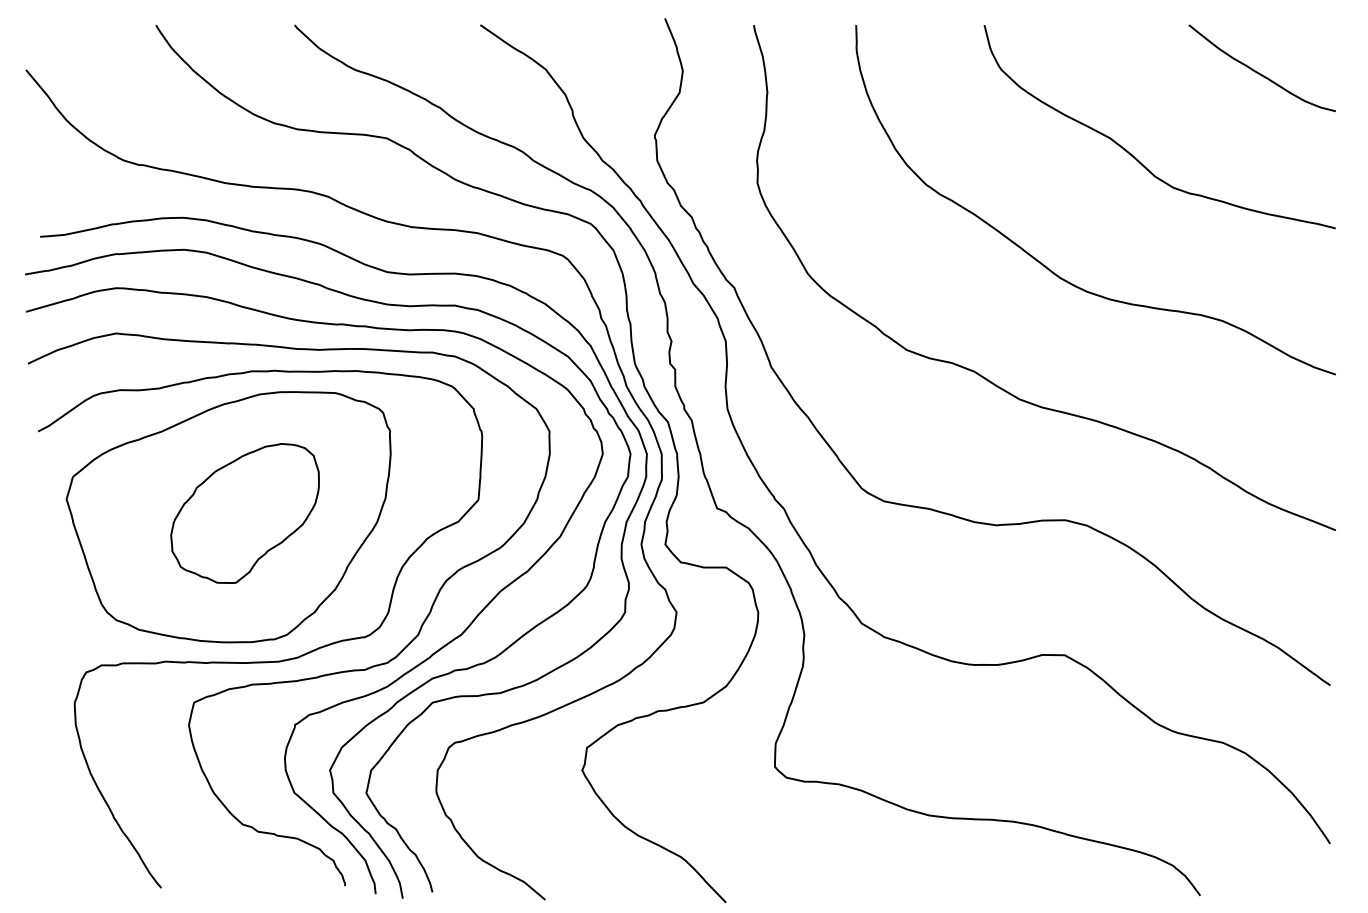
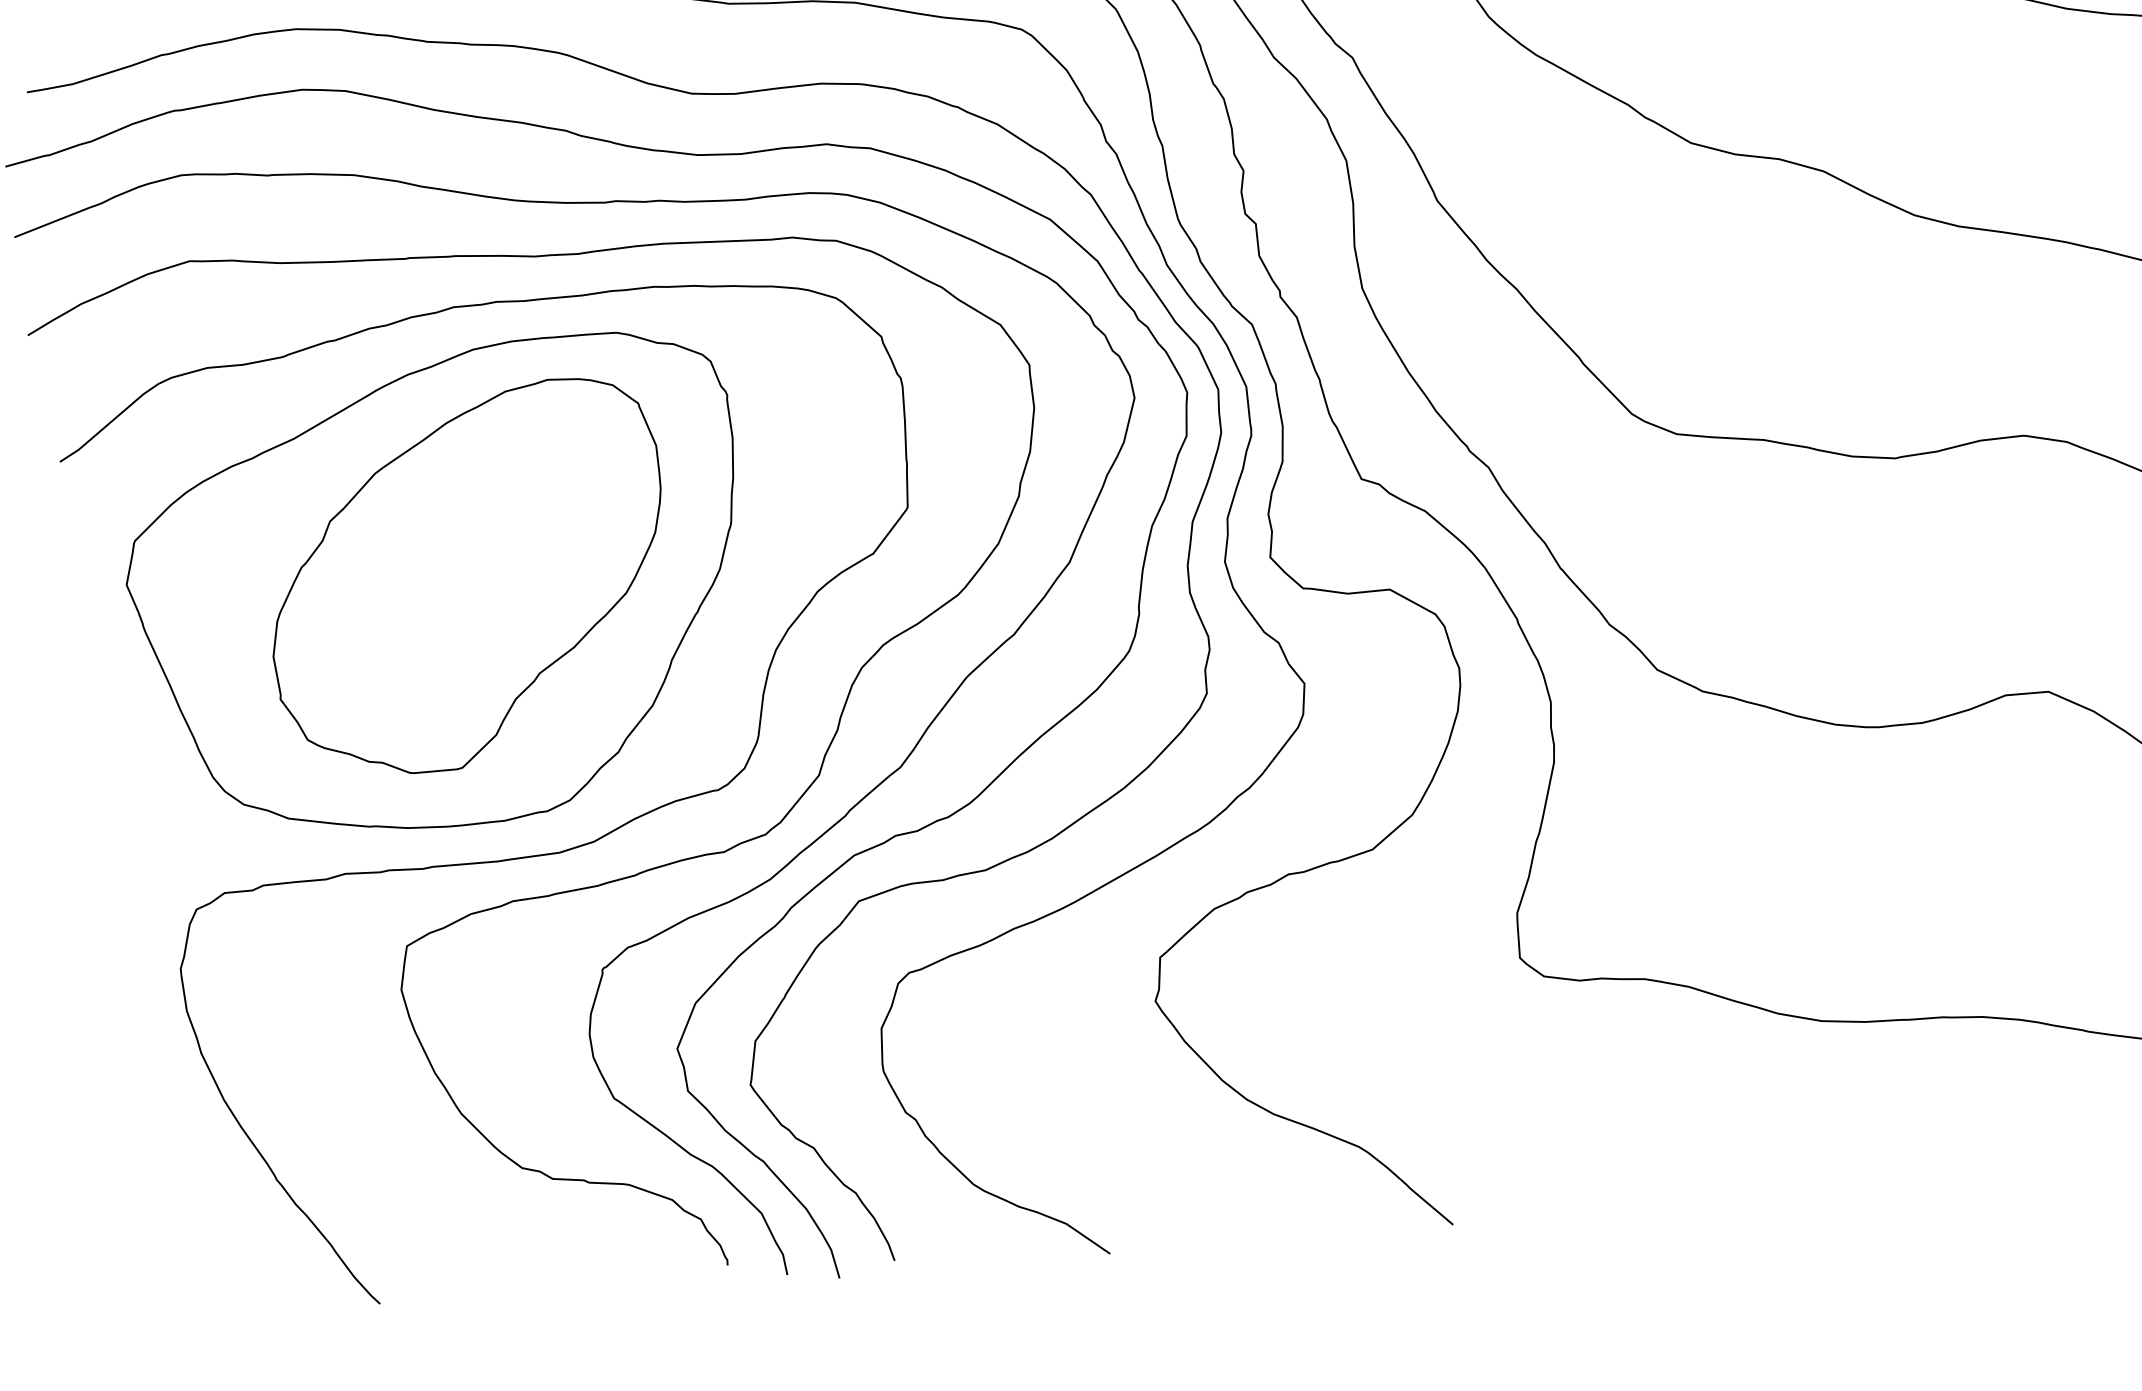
part: (244, 513) -> (466, 578), size x1.43

